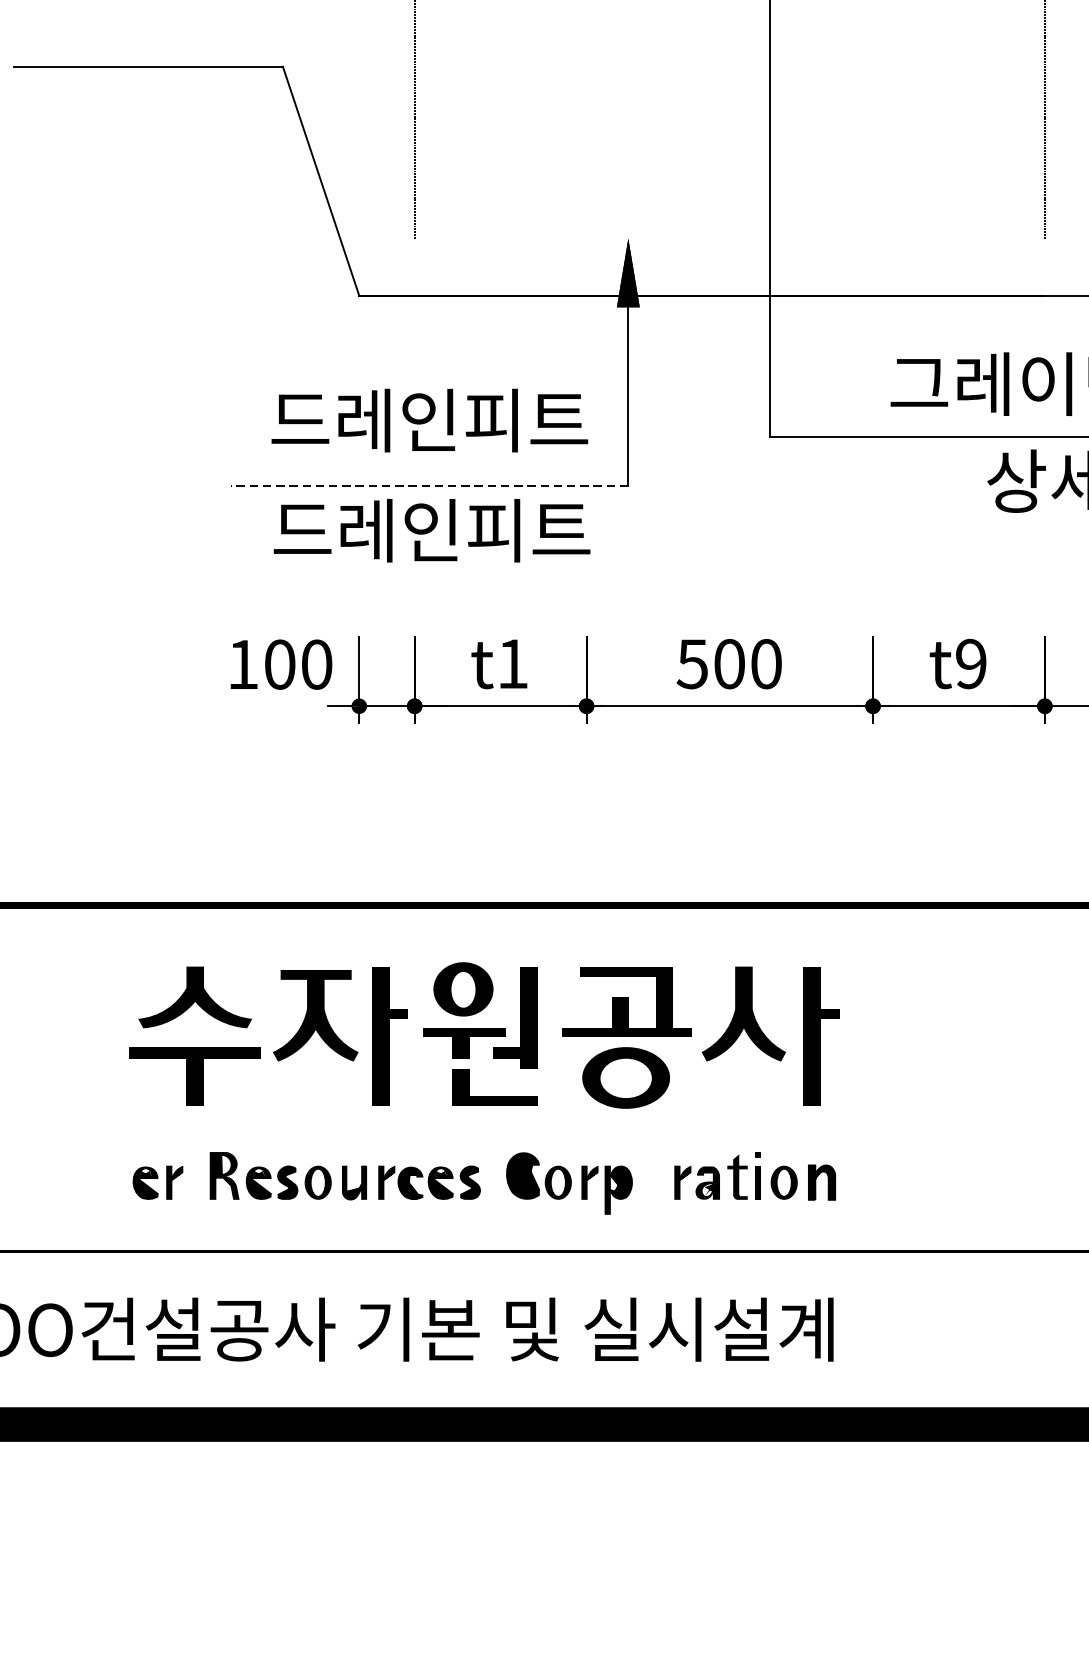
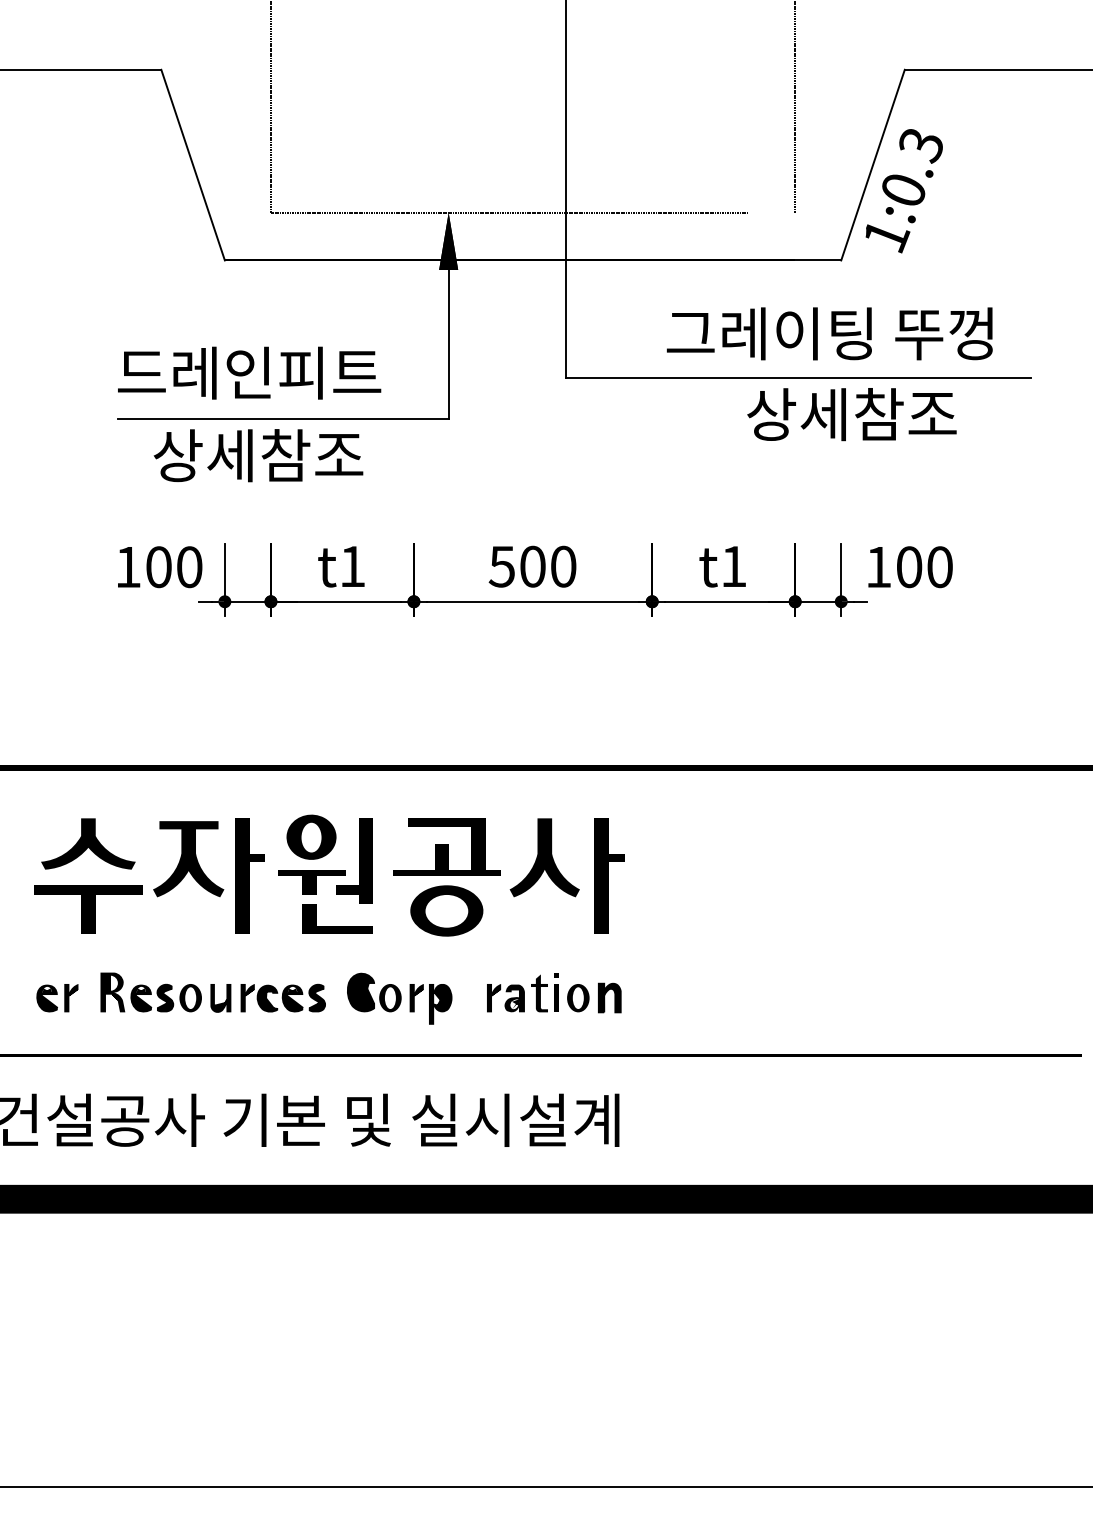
line: (700, 238) -> (508, 212), added
text: (429, 419) -> (249, 372), moved
line: (428, 485) -> (282, 418), dashed -> solid
text: (432, 530) -> (285, 455), 드레인피트 -> 상세참조
text: (970, 663) -> (733, 566), t9 -> t1

